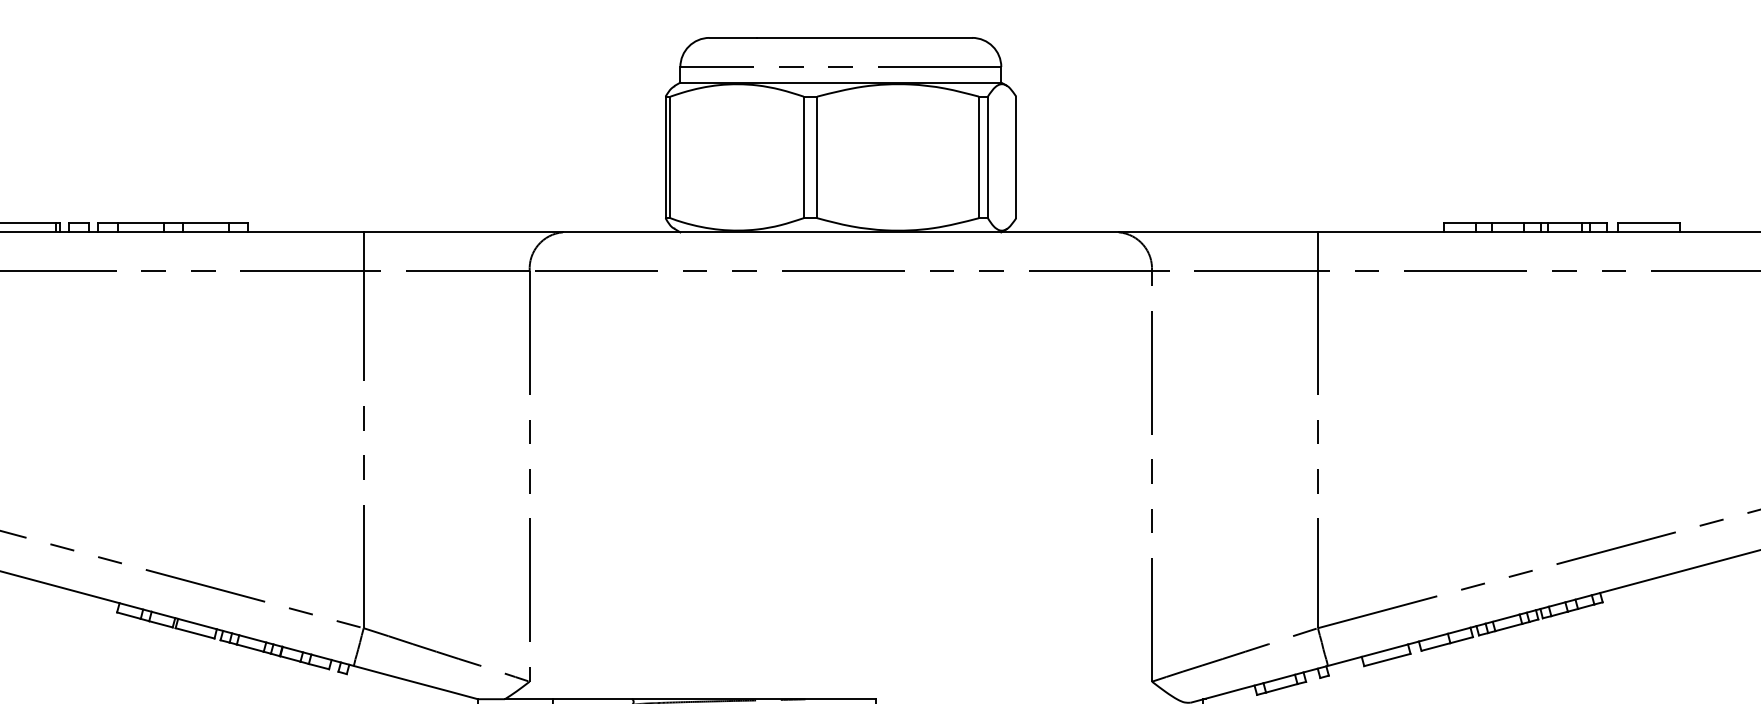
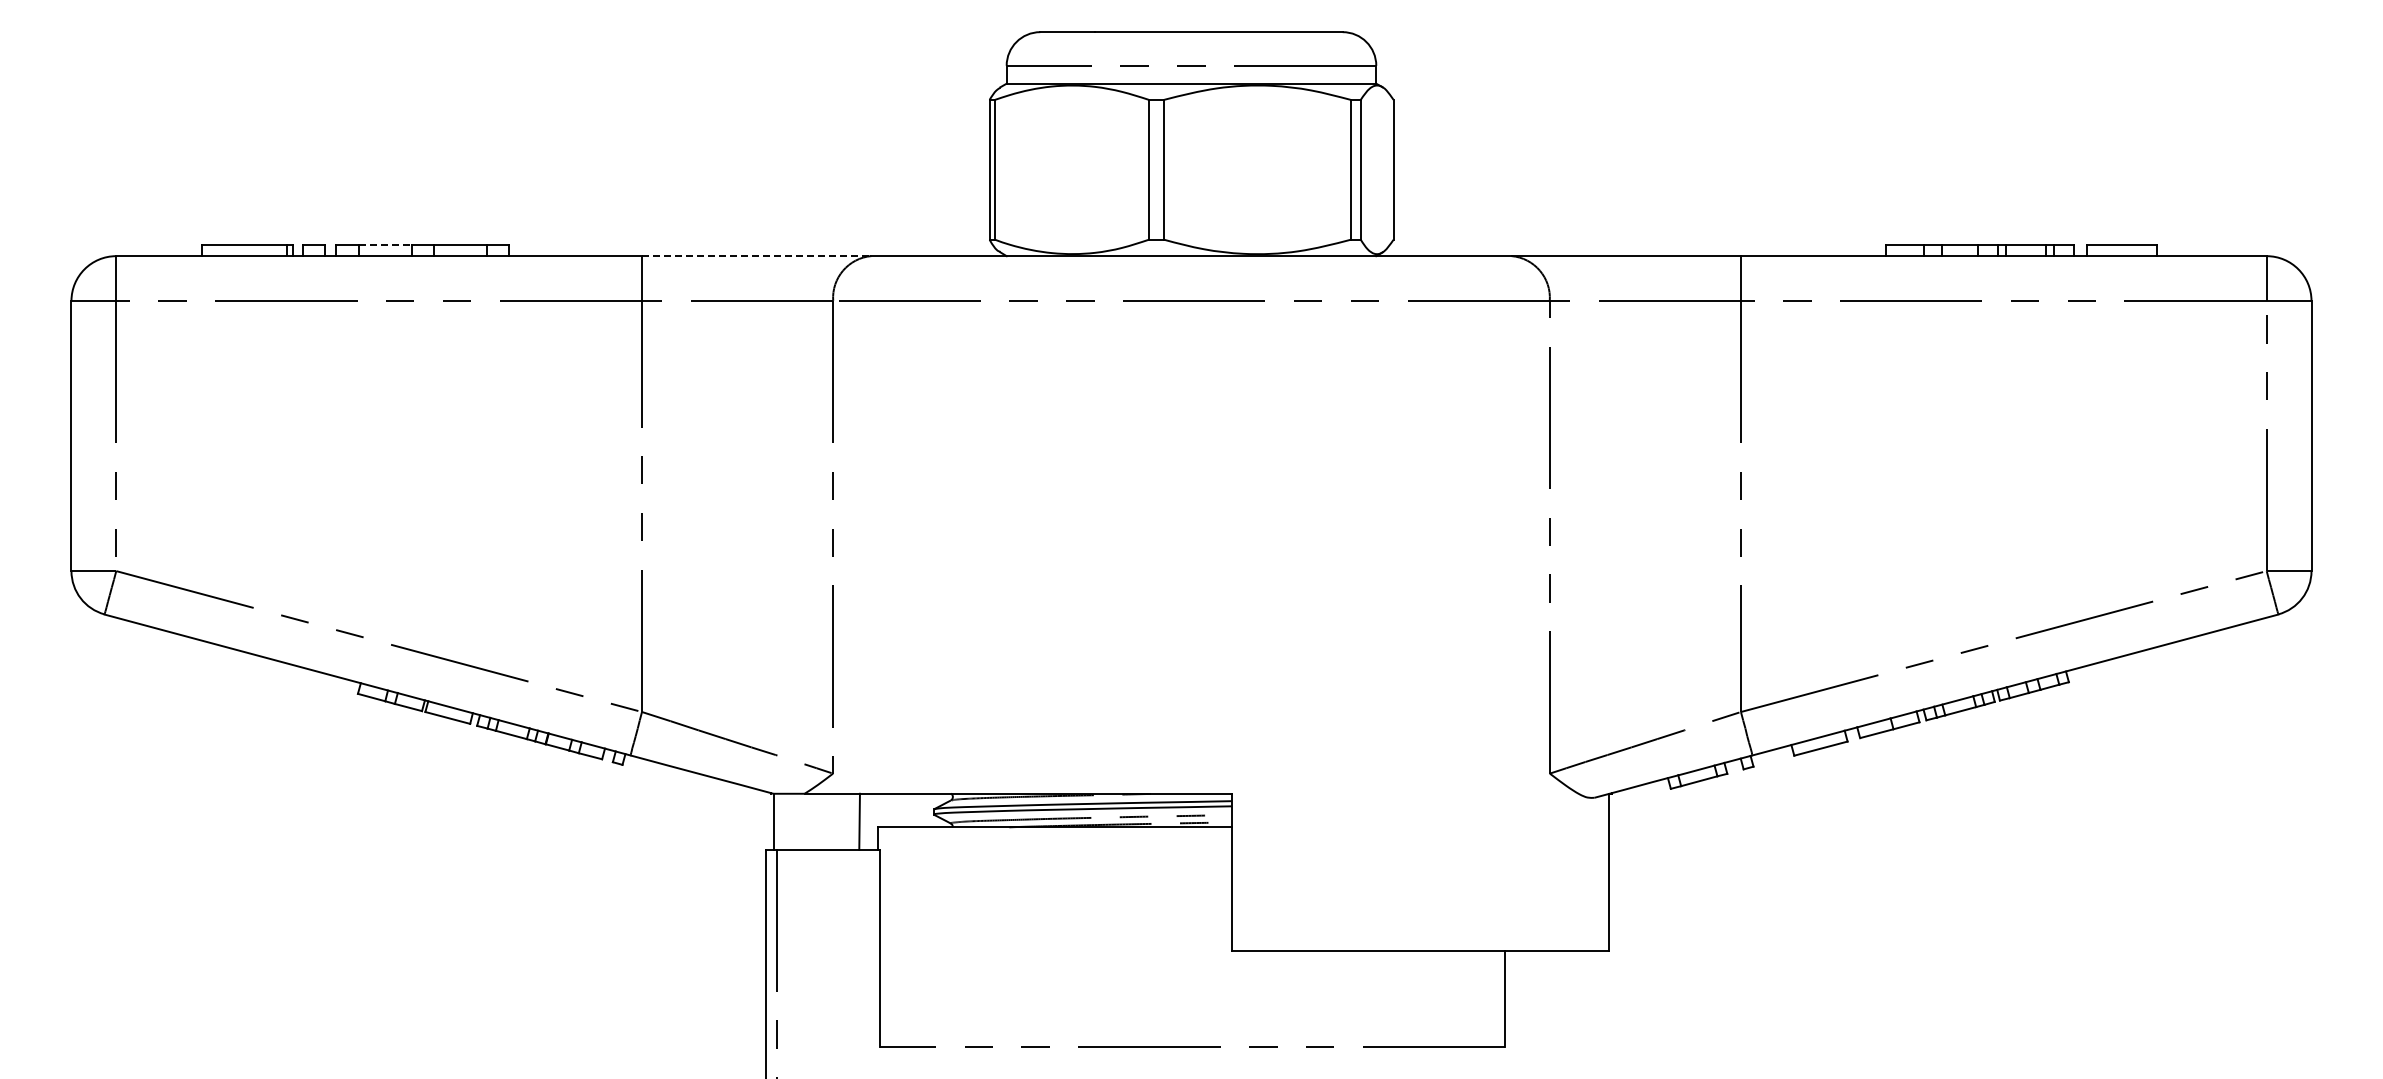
line: (141, 222) -> (385, 244), solid -> dashed
line: (463, 232) -> (756, 256), solid -> dashed

